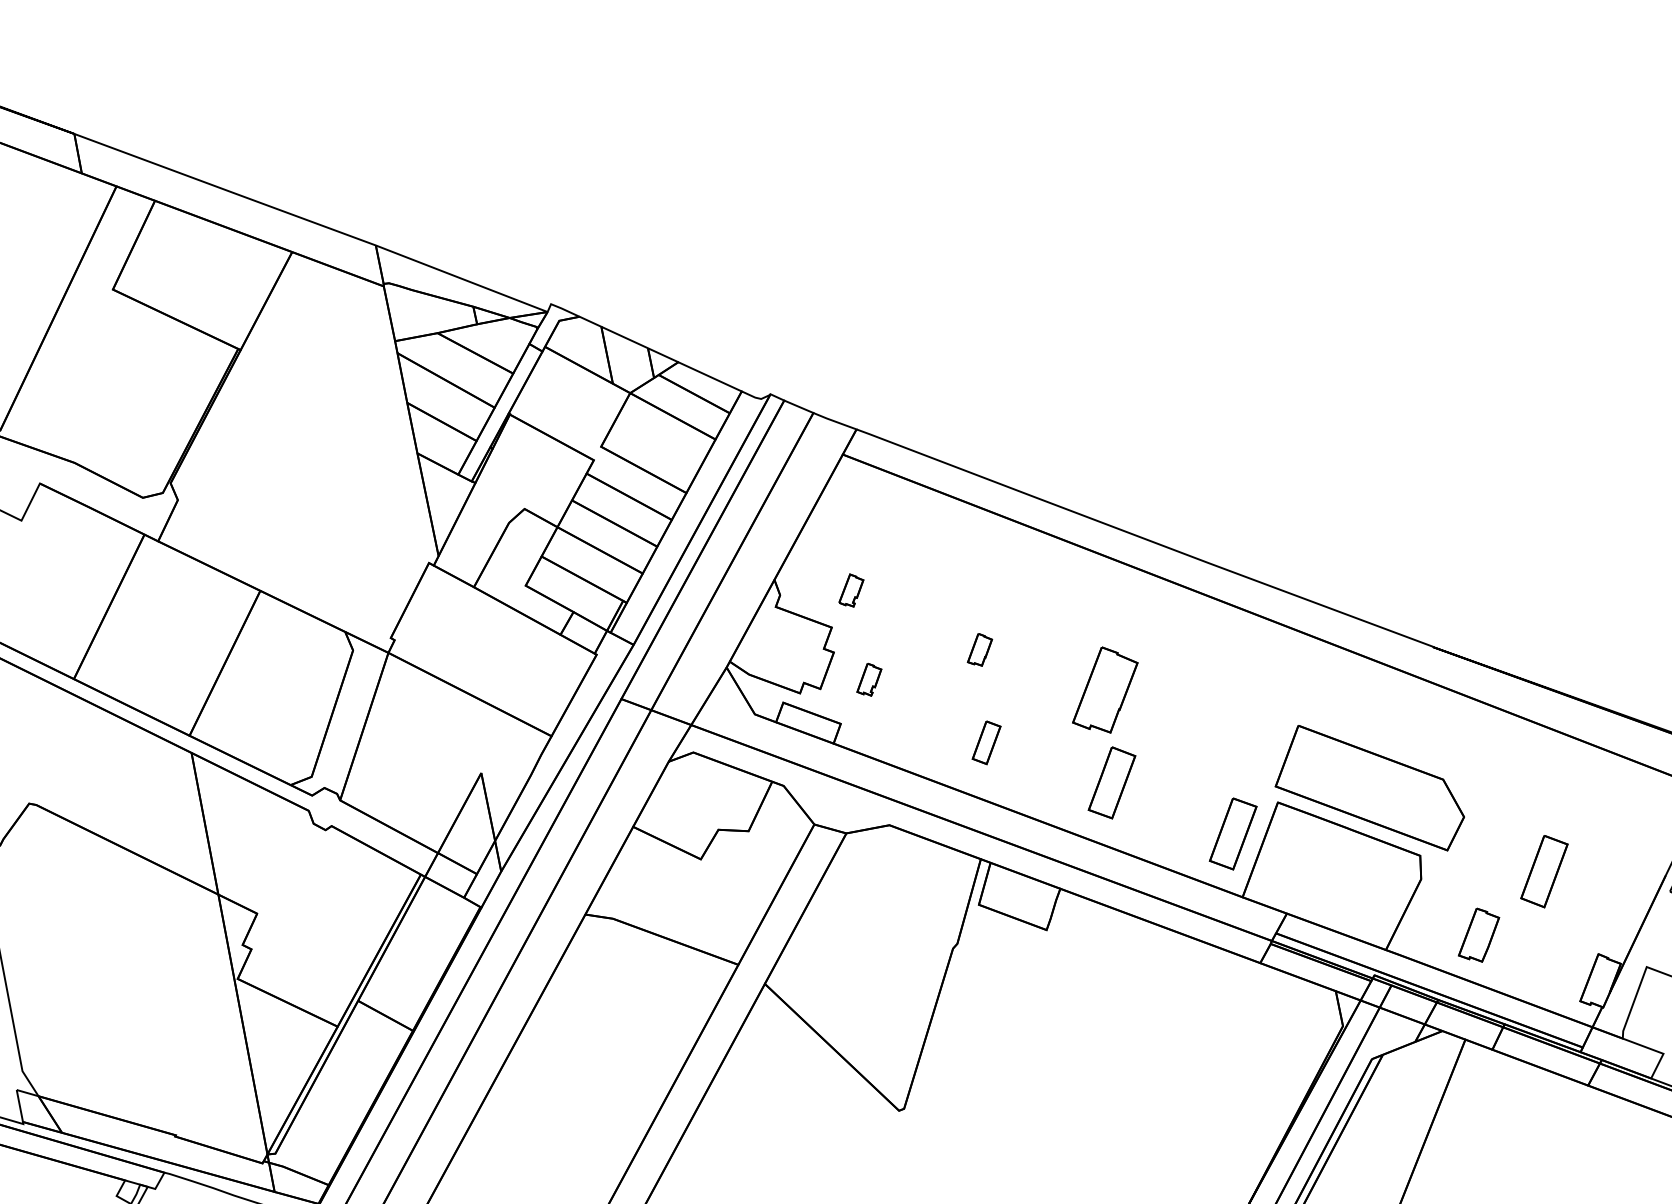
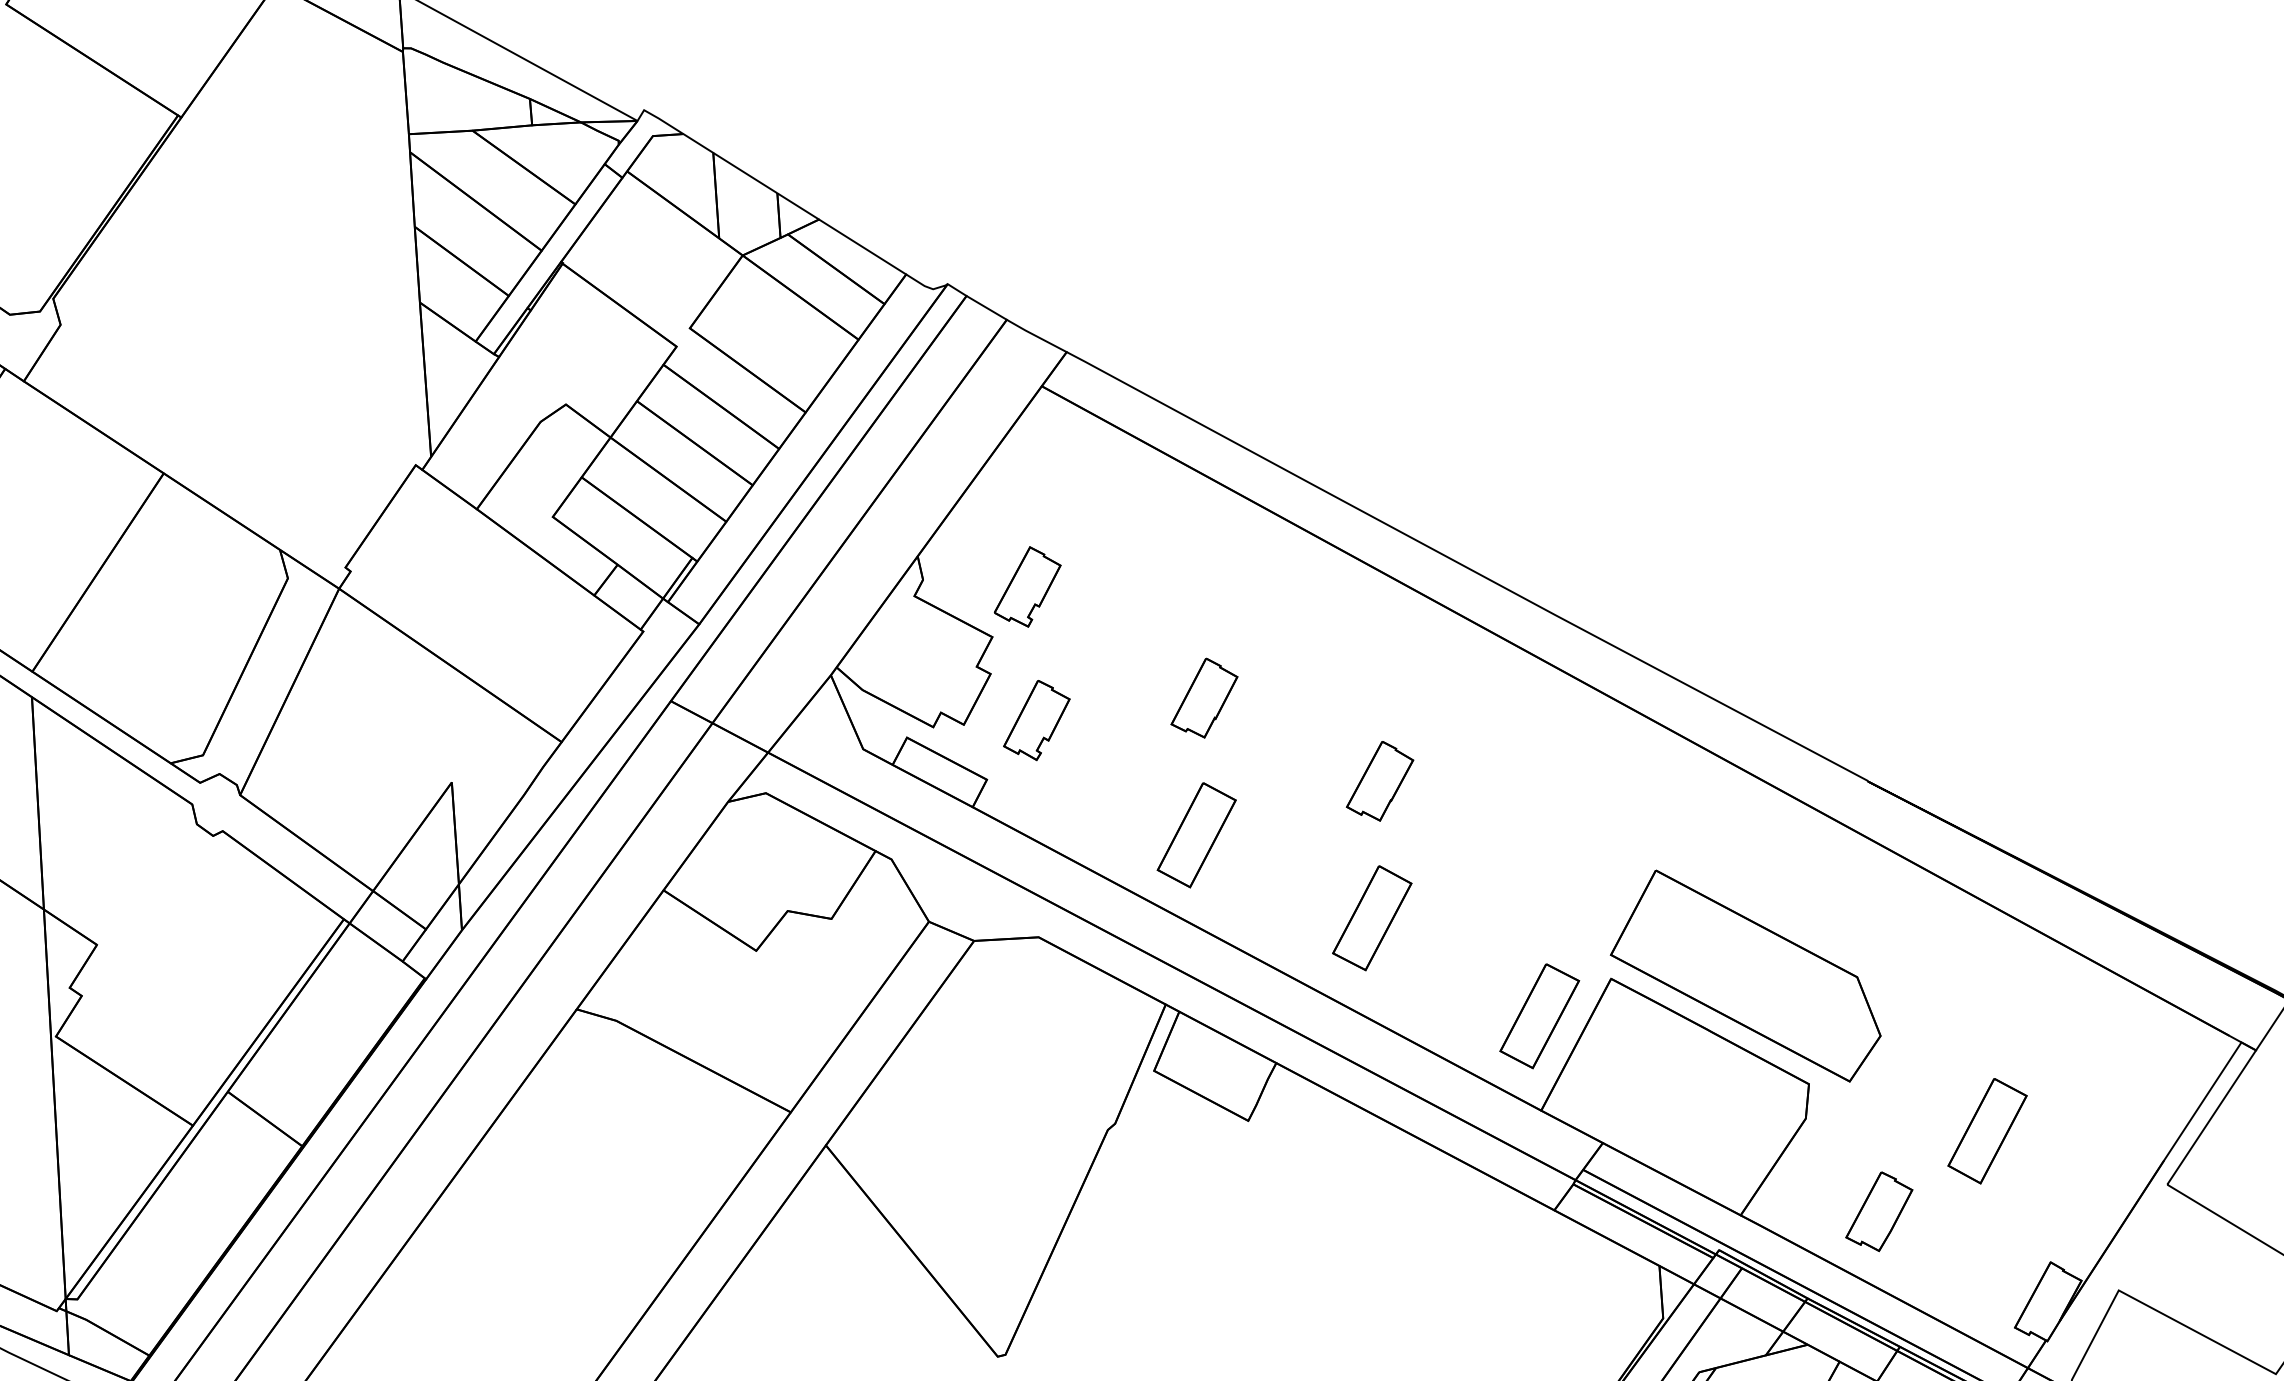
part: (851, 590) -> (1028, 586), size x1.67
part: (979, 649) -> (1204, 697), size x1.67
part: (869, 679) -> (1037, 720), size x1.67
part: (1105, 689) -> (1380, 780), size x0.62
part: (986, 742) -> (1196, 834), size x1.67

